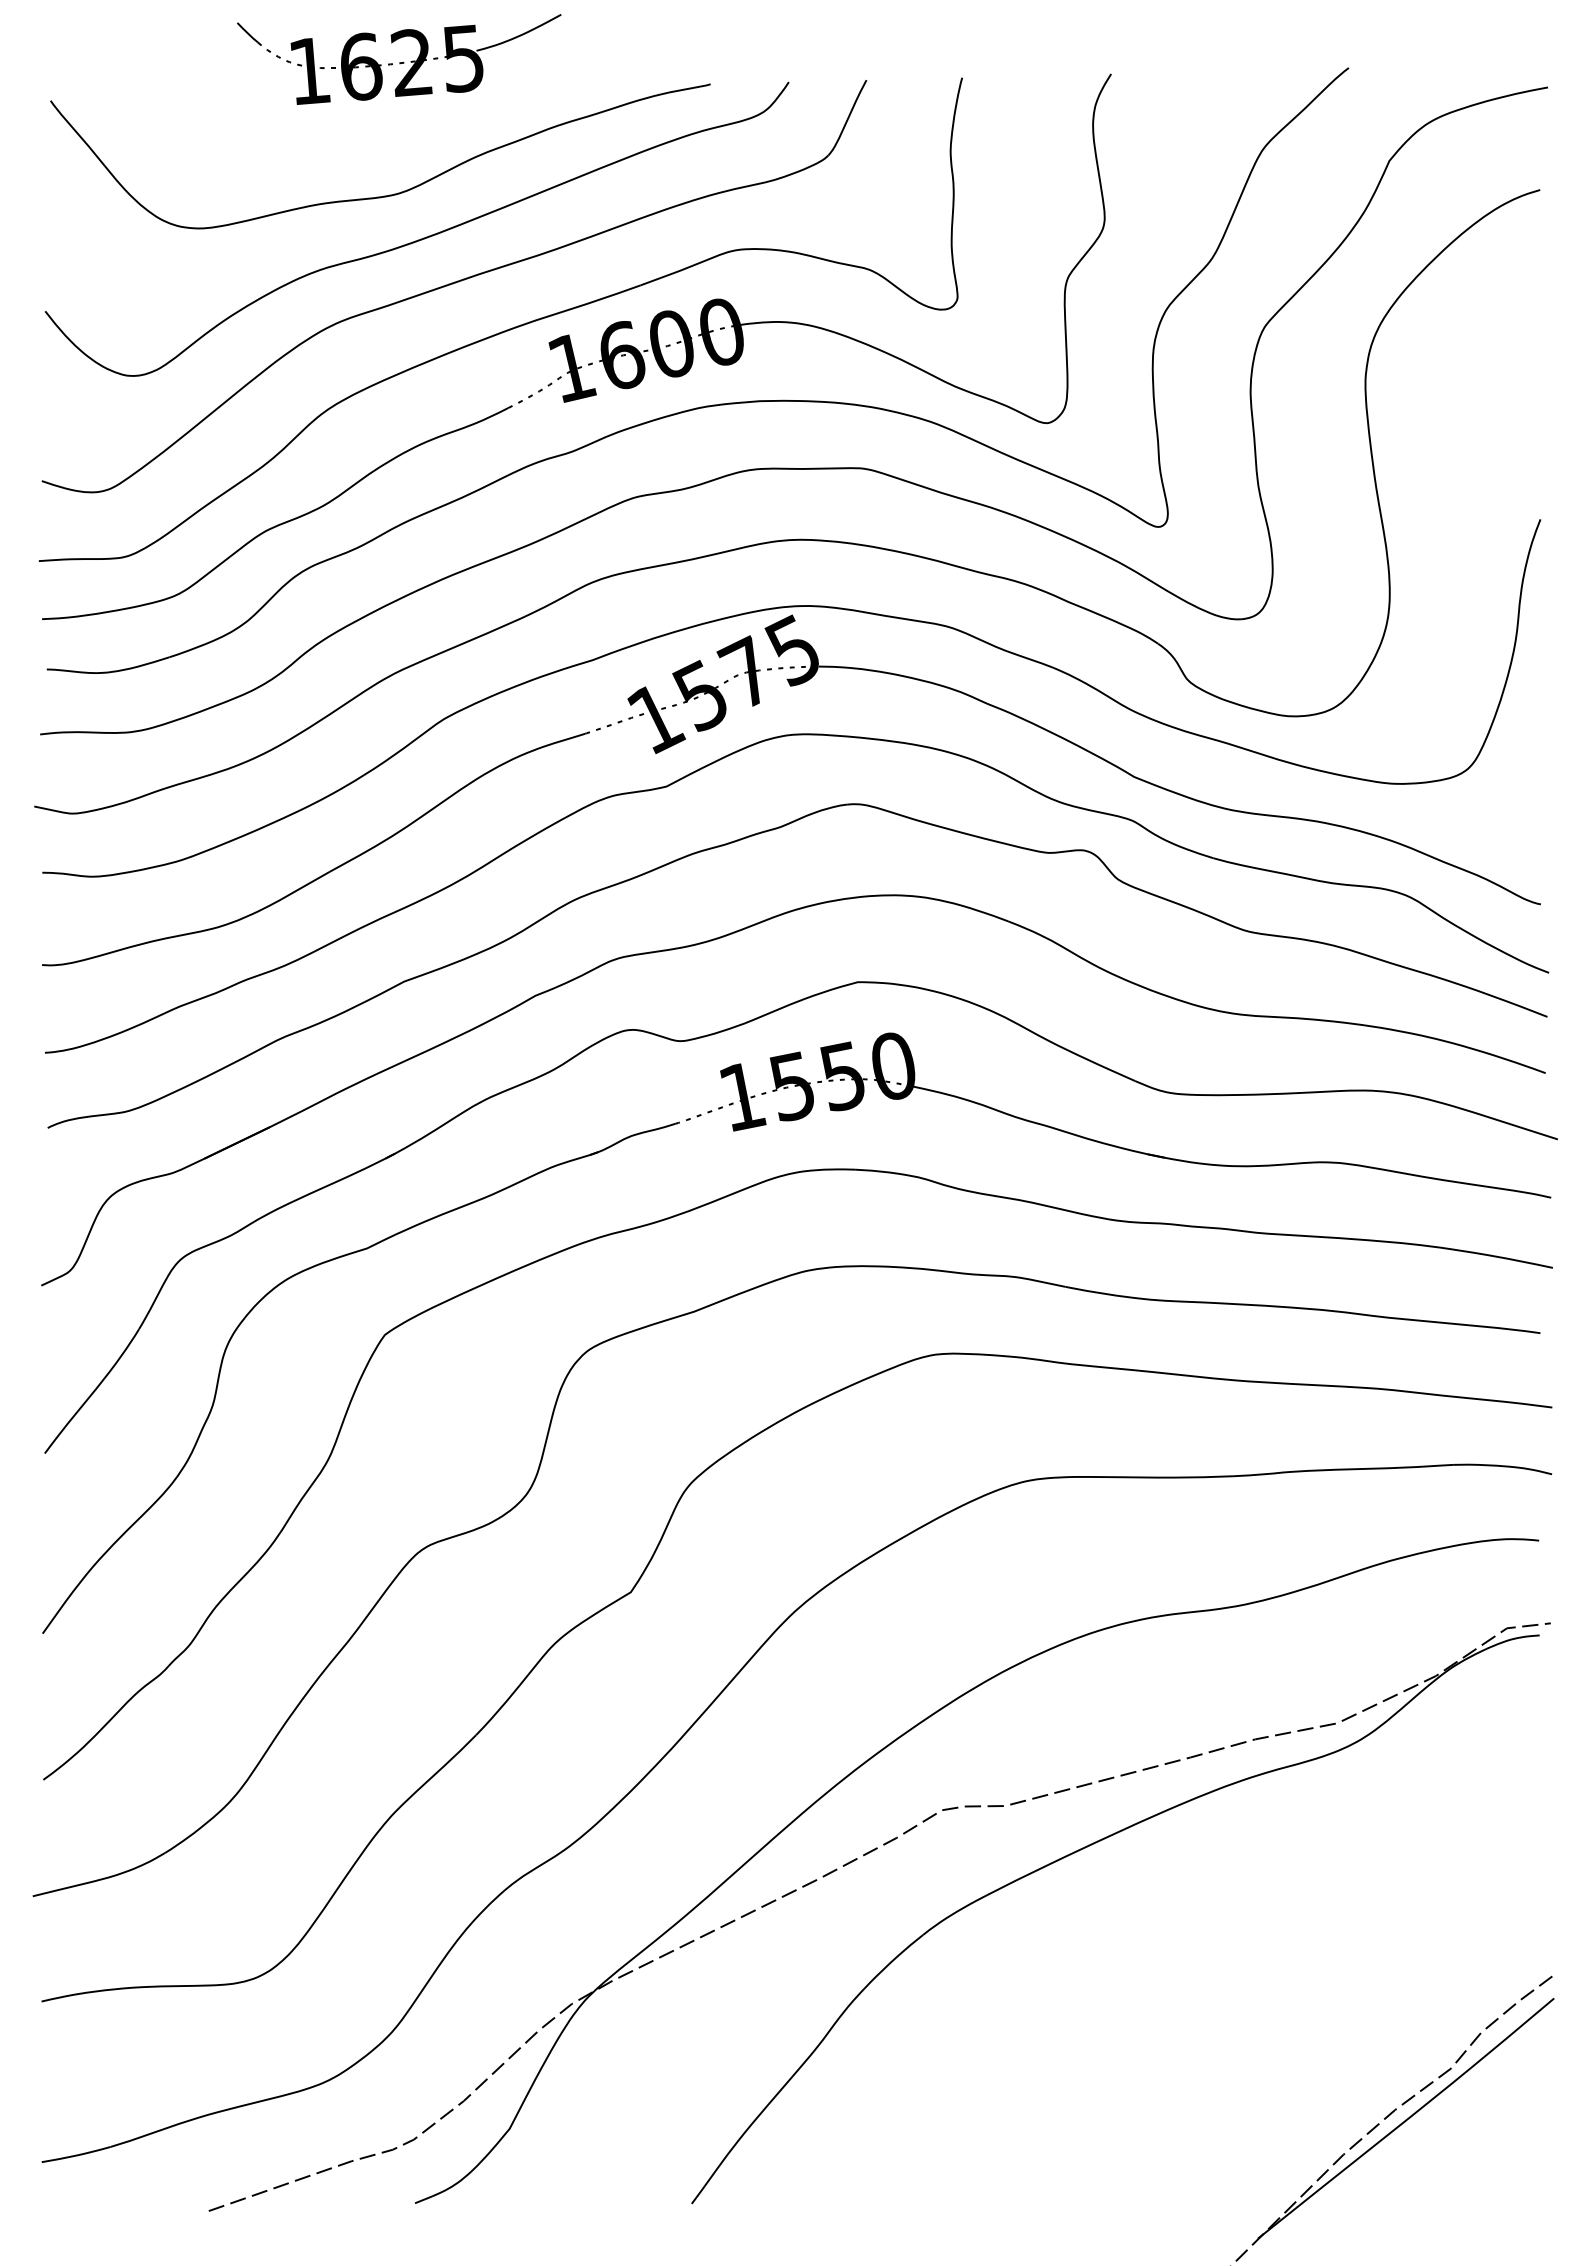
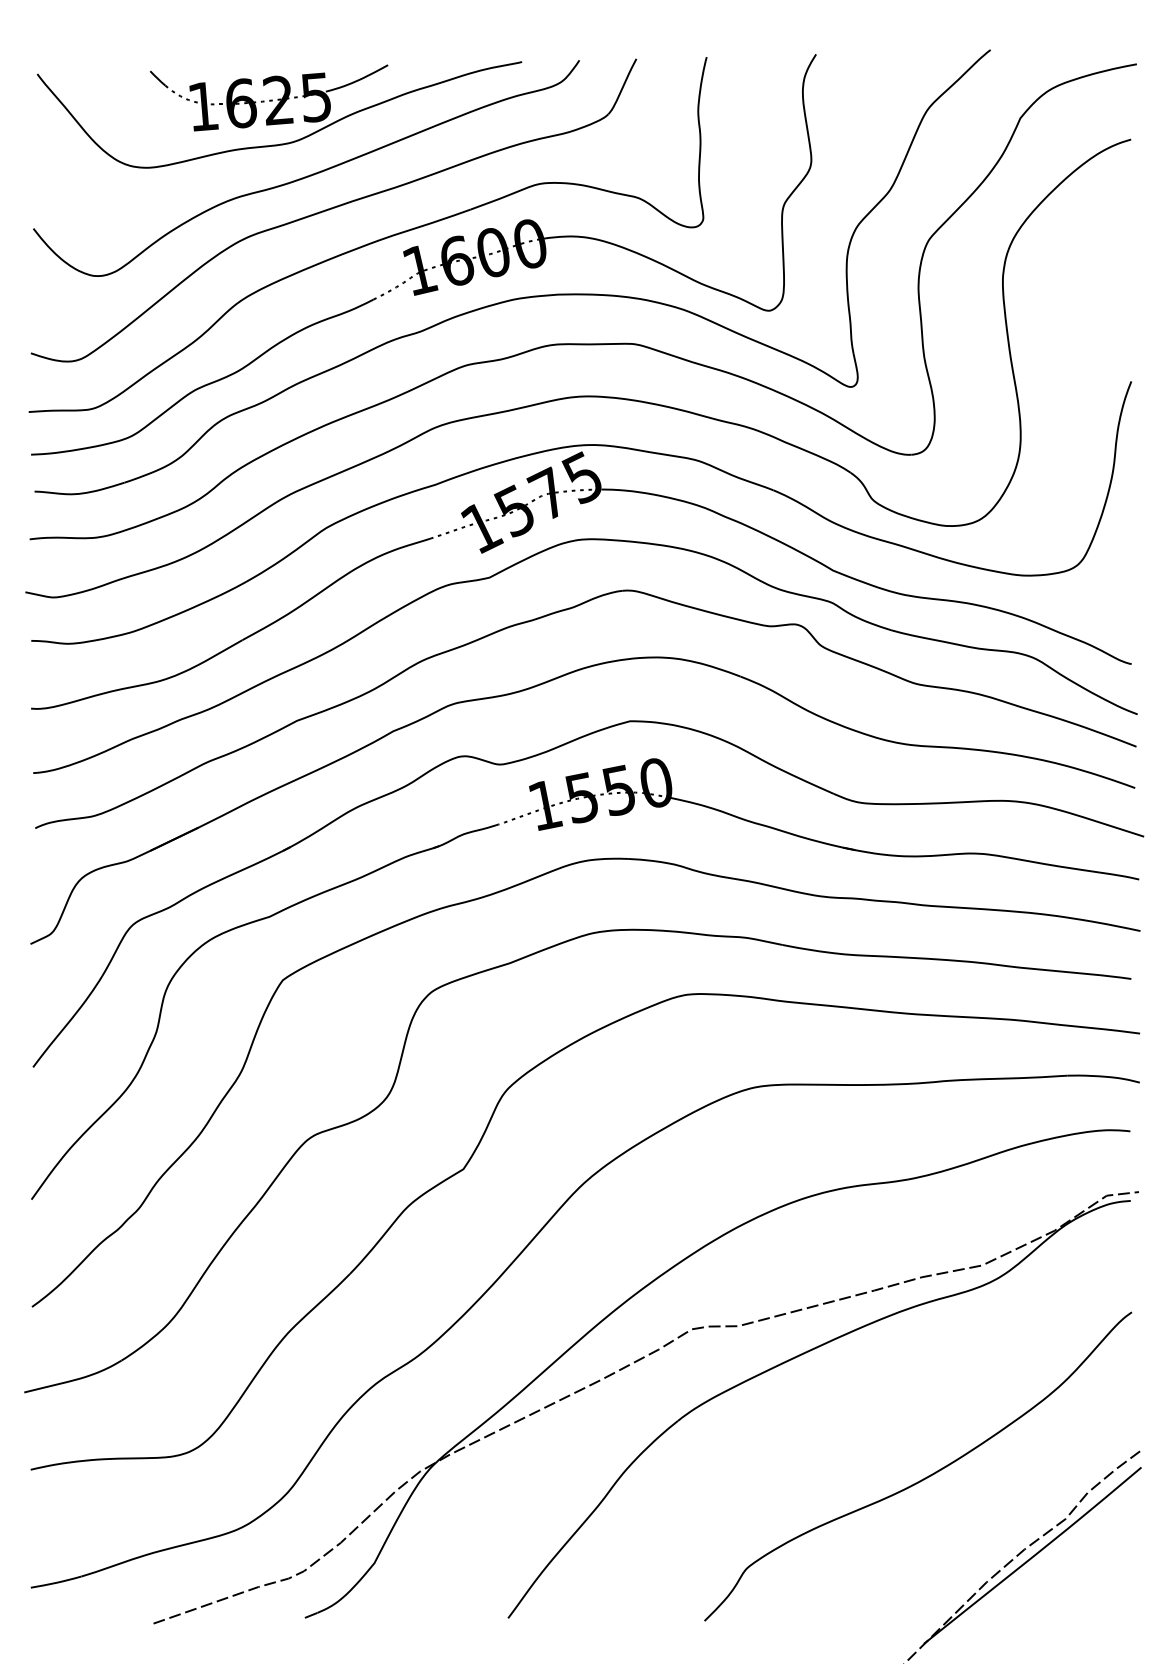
part: (399, 59) -> (269, 98), moved
curve: (1259, 2012) -> (925, 1477), added

